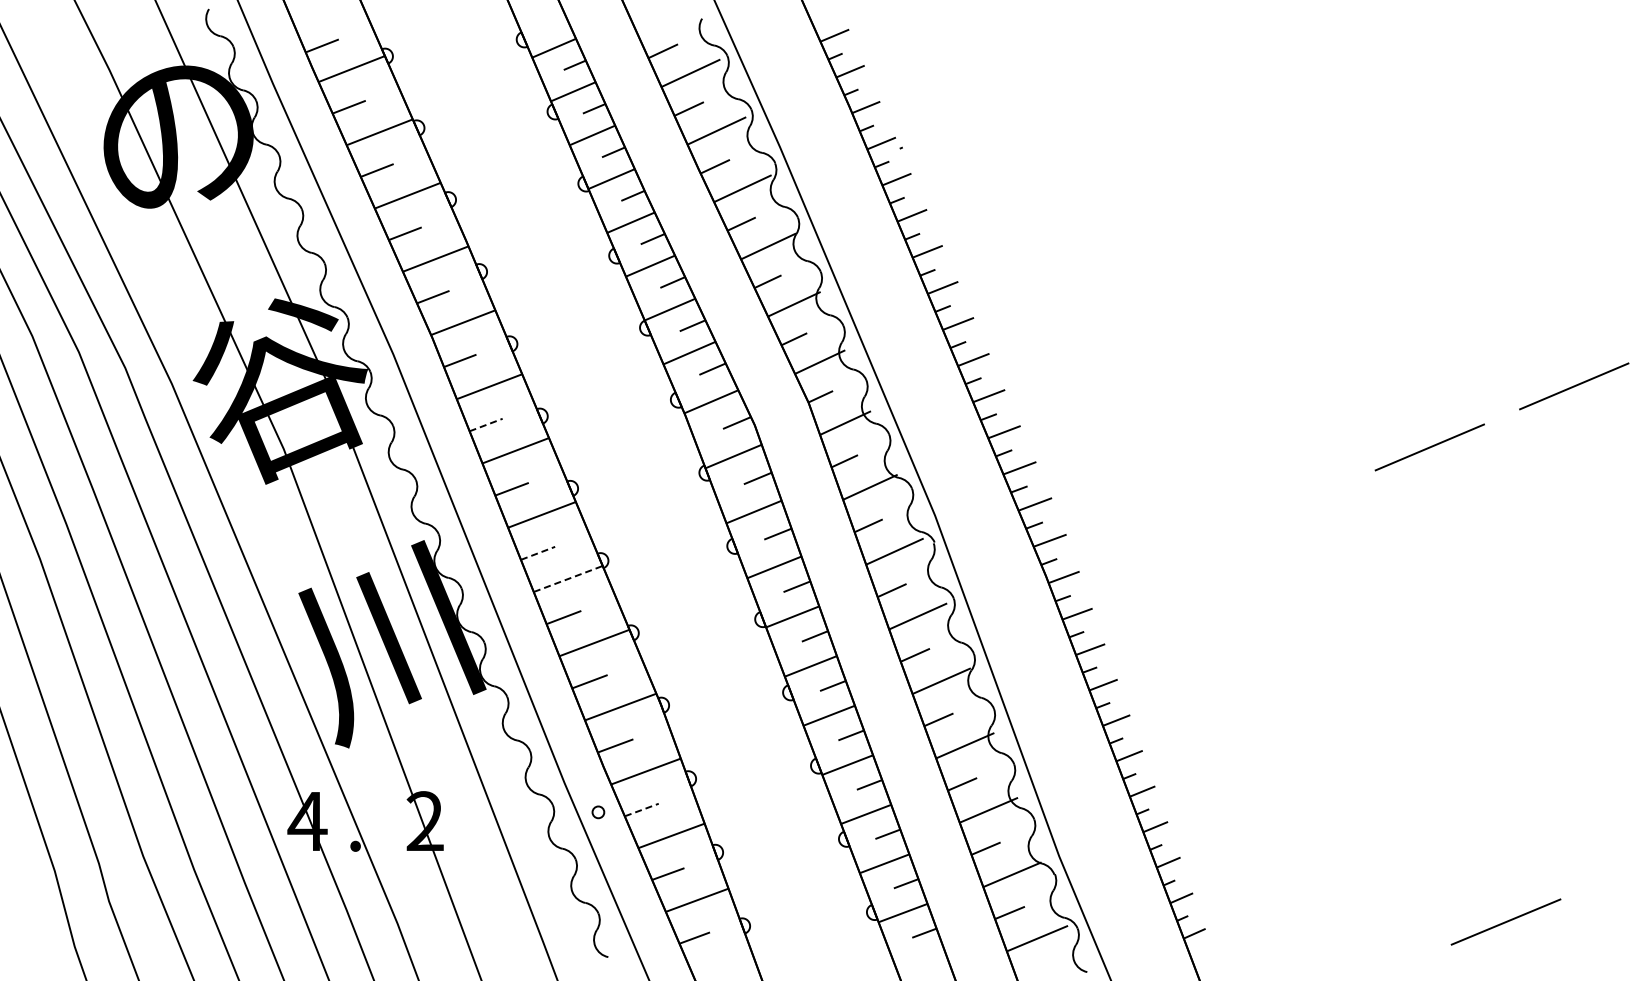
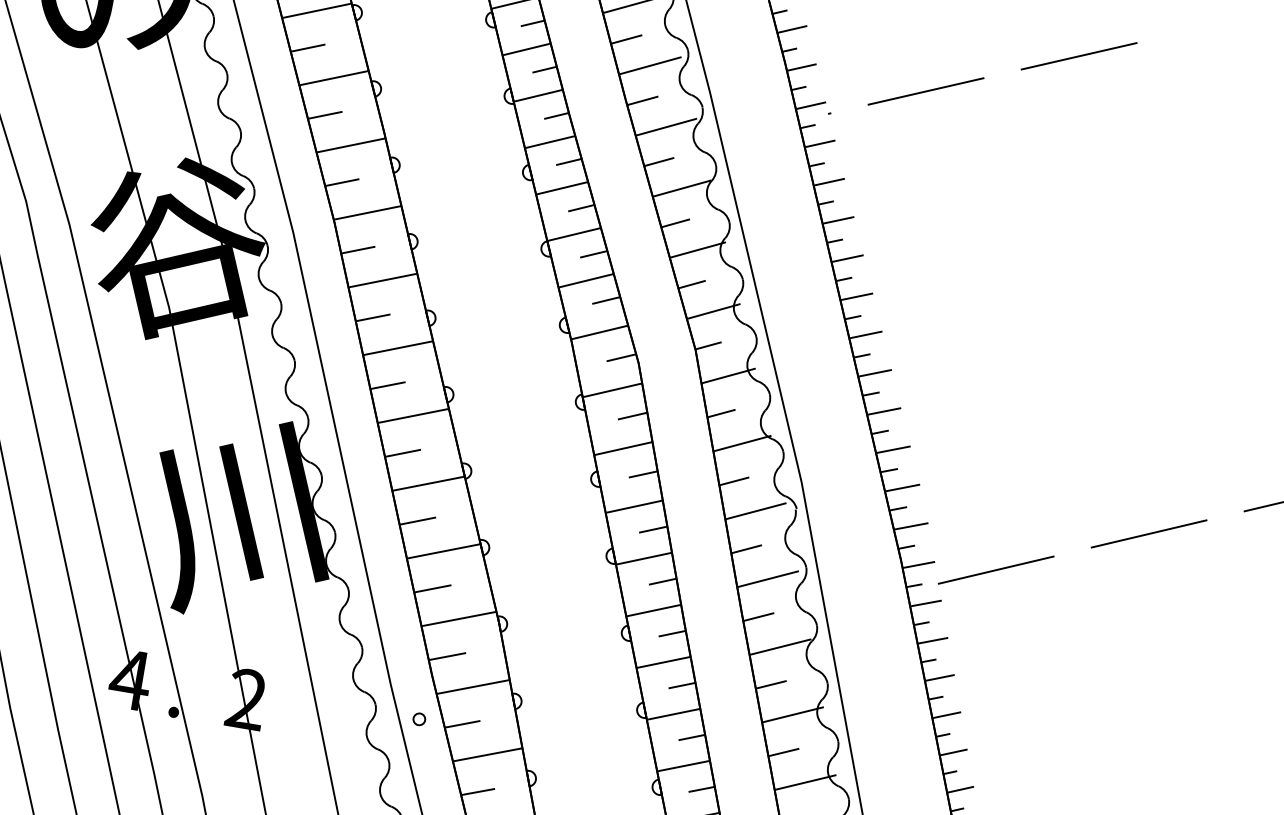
line: (1136, 49) -> (1078, 55), added
line: (992, 109) -> (926, 90), added
line: (486, 425) -> (373, 318), dashed -> solid
line: (1285, 508) -> (1149, 533), added
line: (538, 553) -> (403, 453), dashed -> solid
line: (1140, 569) -> (995, 569), added
line: (568, 578) -> (428, 483), dashed -> solid
line: (642, 809) -> (463, 723), dashed -> solid

